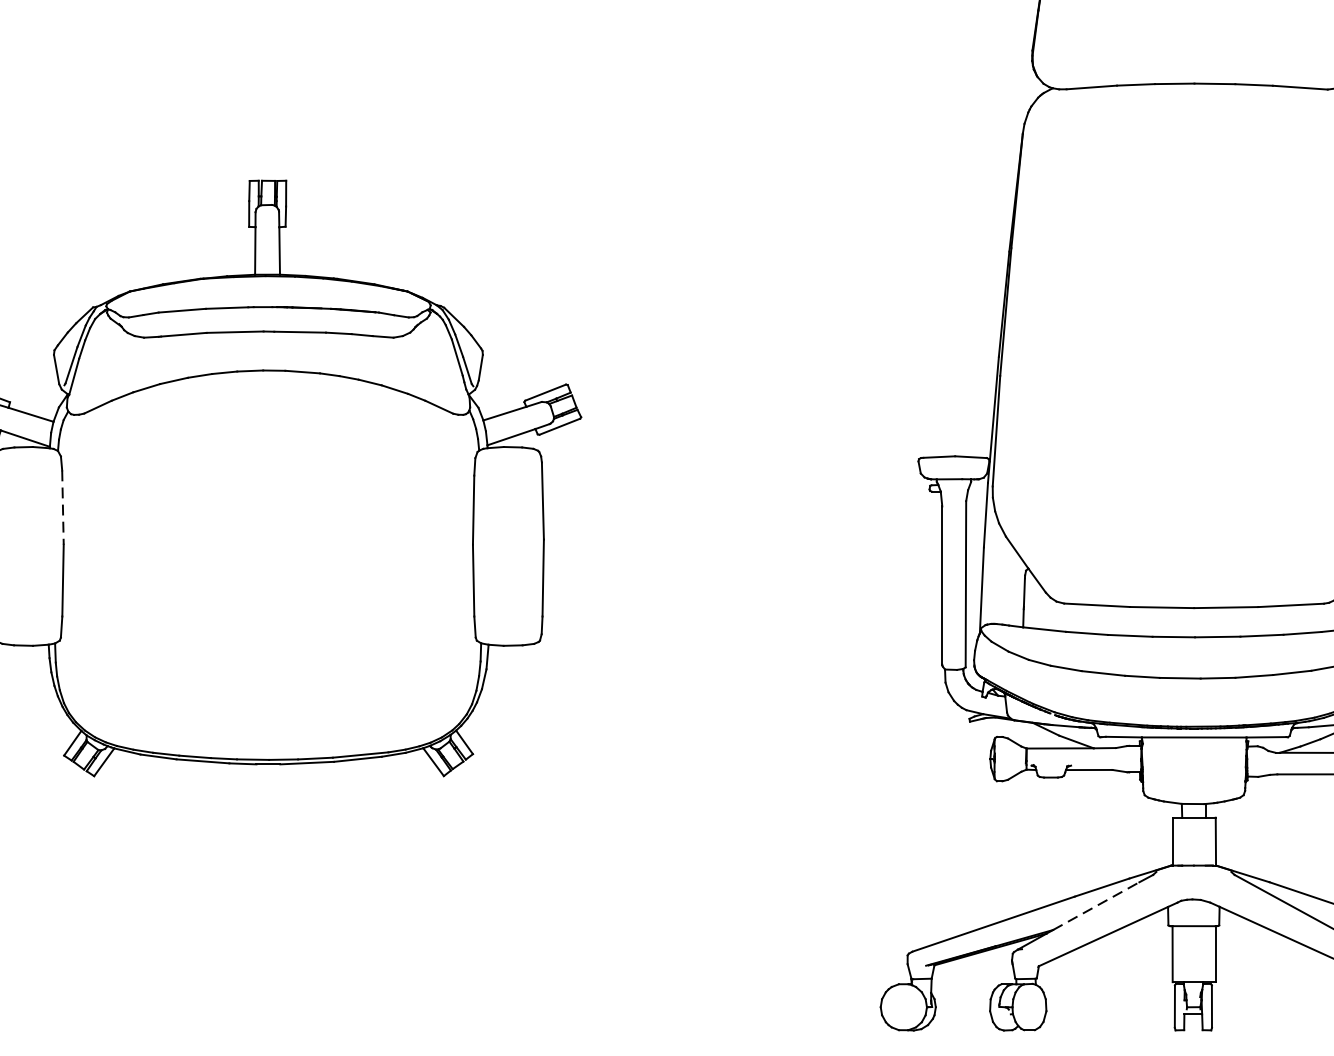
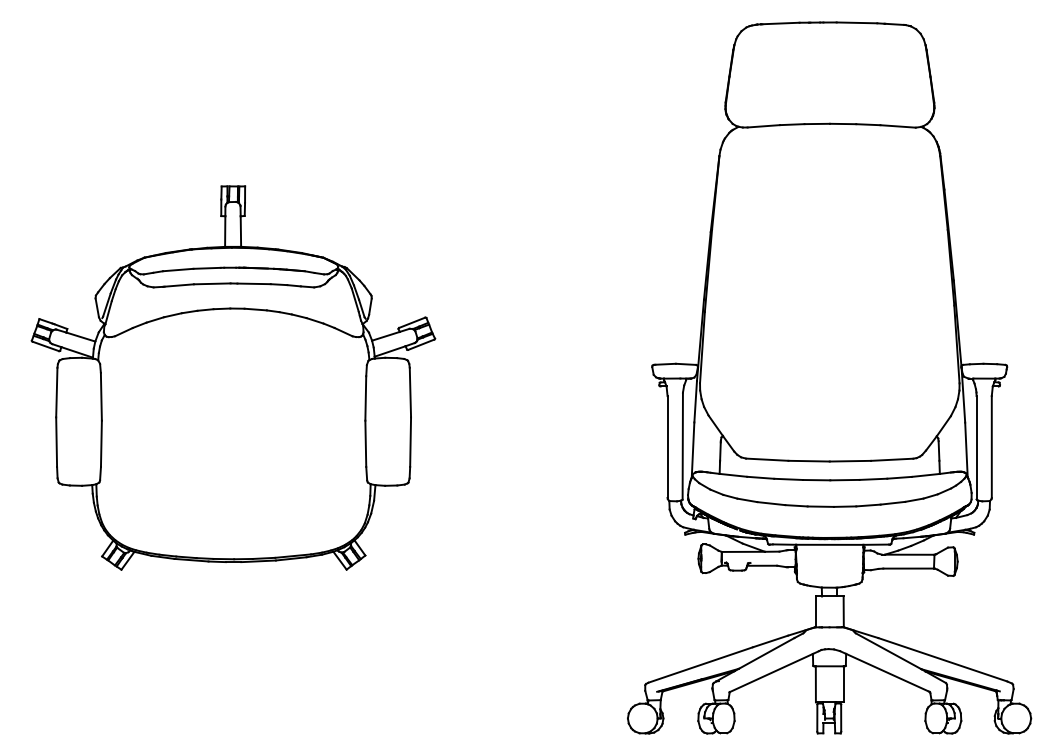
line: (63, 507) -> (101, 396), dashed -> solid
line: (1095, 906) -> (766, 653), dashed -> solid

